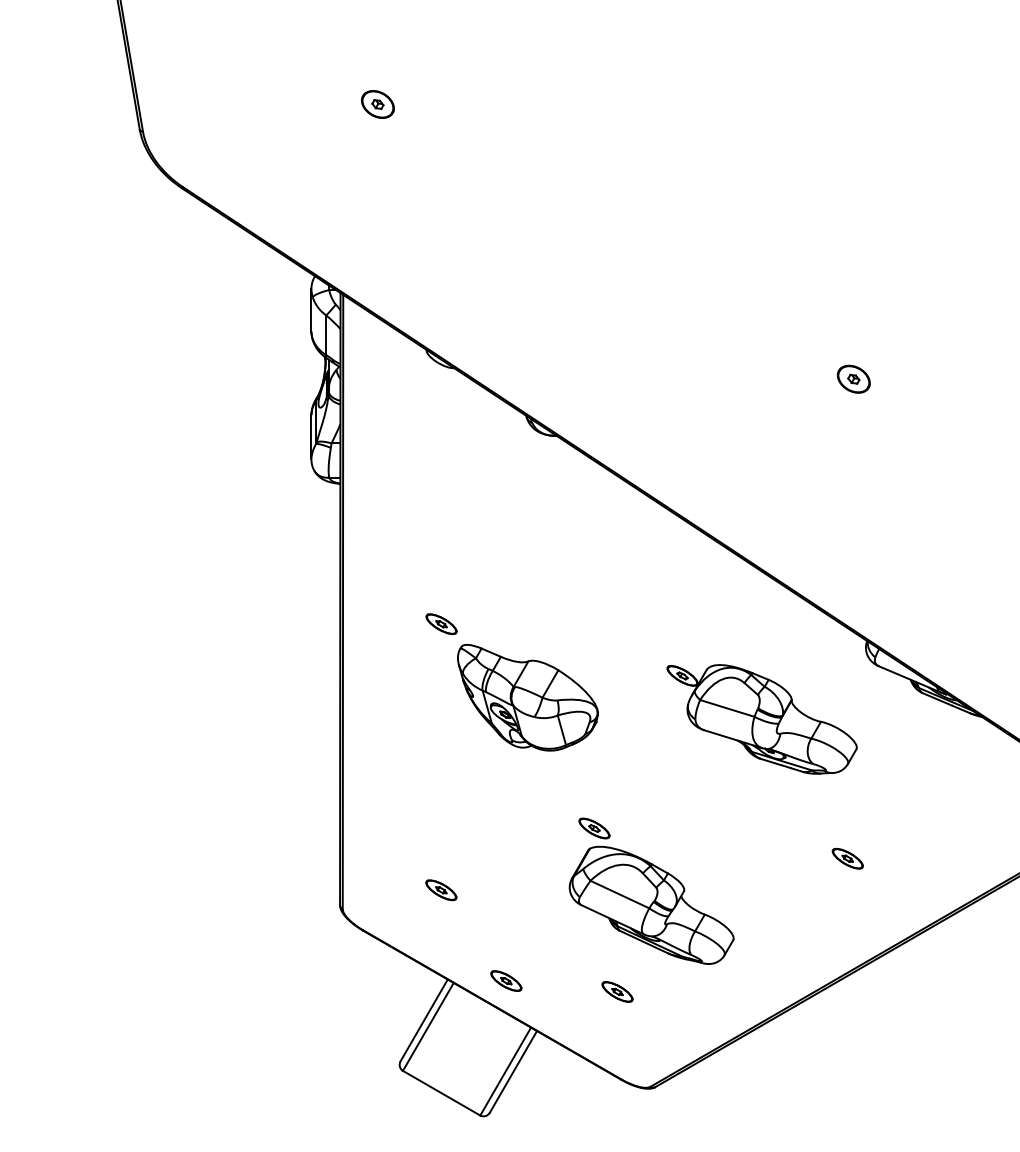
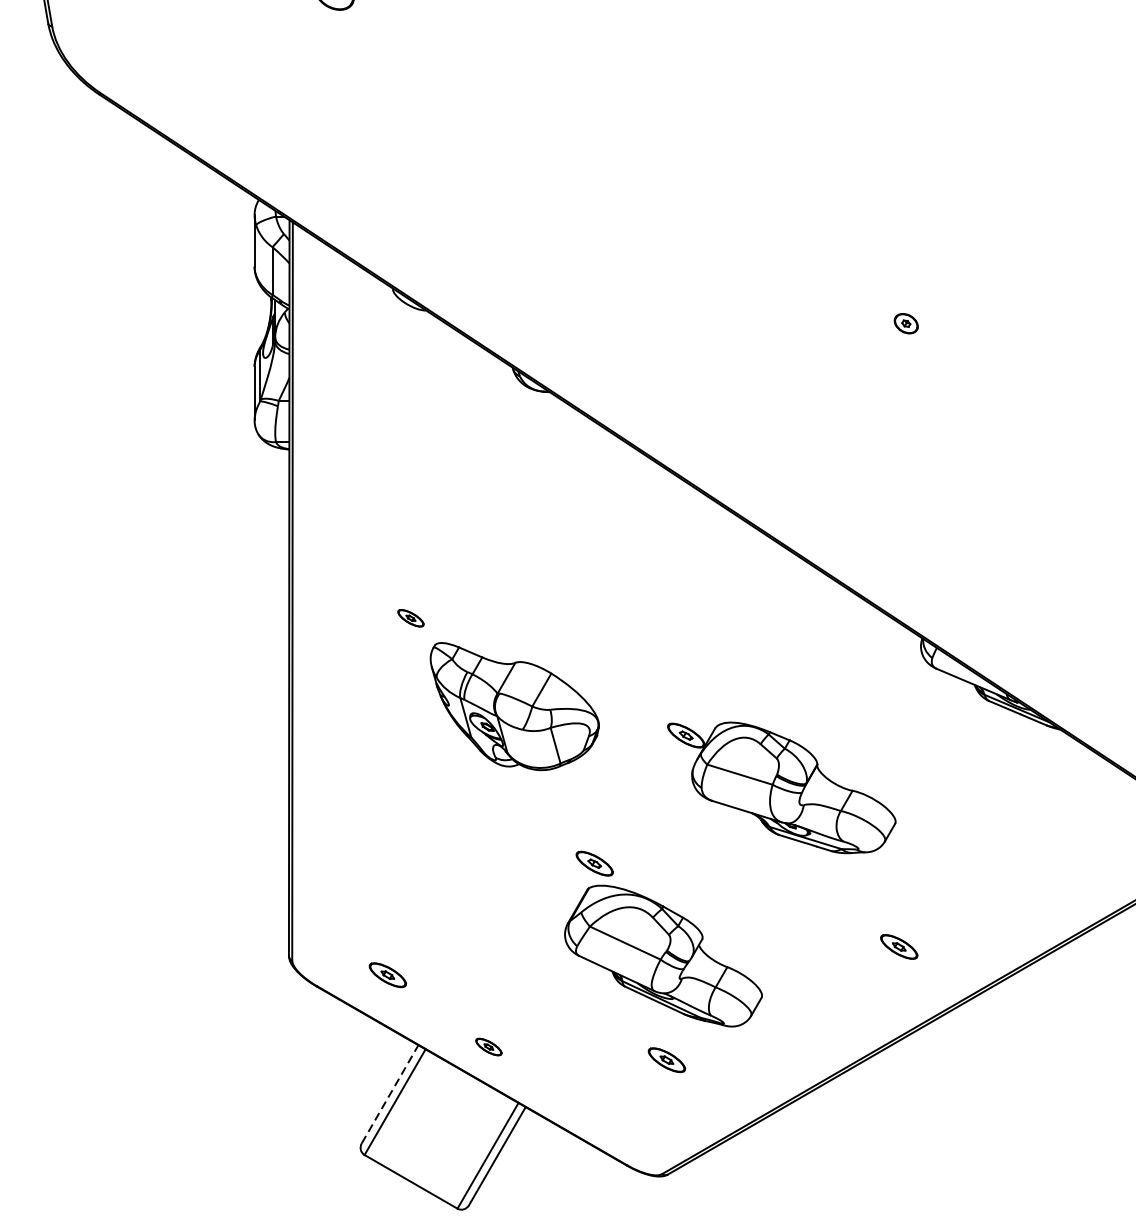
part: (853, 378) -> (906, 322), size x0.6
part: (441, 624) -> (410, 618), size x0.7
part: (761, 719) -> (781, 788), moved
part: (847, 858) -> (898, 946), moved
part: (441, 890) -> (388, 975), moved
part: (506, 980) -> (489, 1046), size x0.7
part: (617, 991) -> (666, 1059), moved
line: (424, 1019) -> (390, 1093), solid -> dashed

